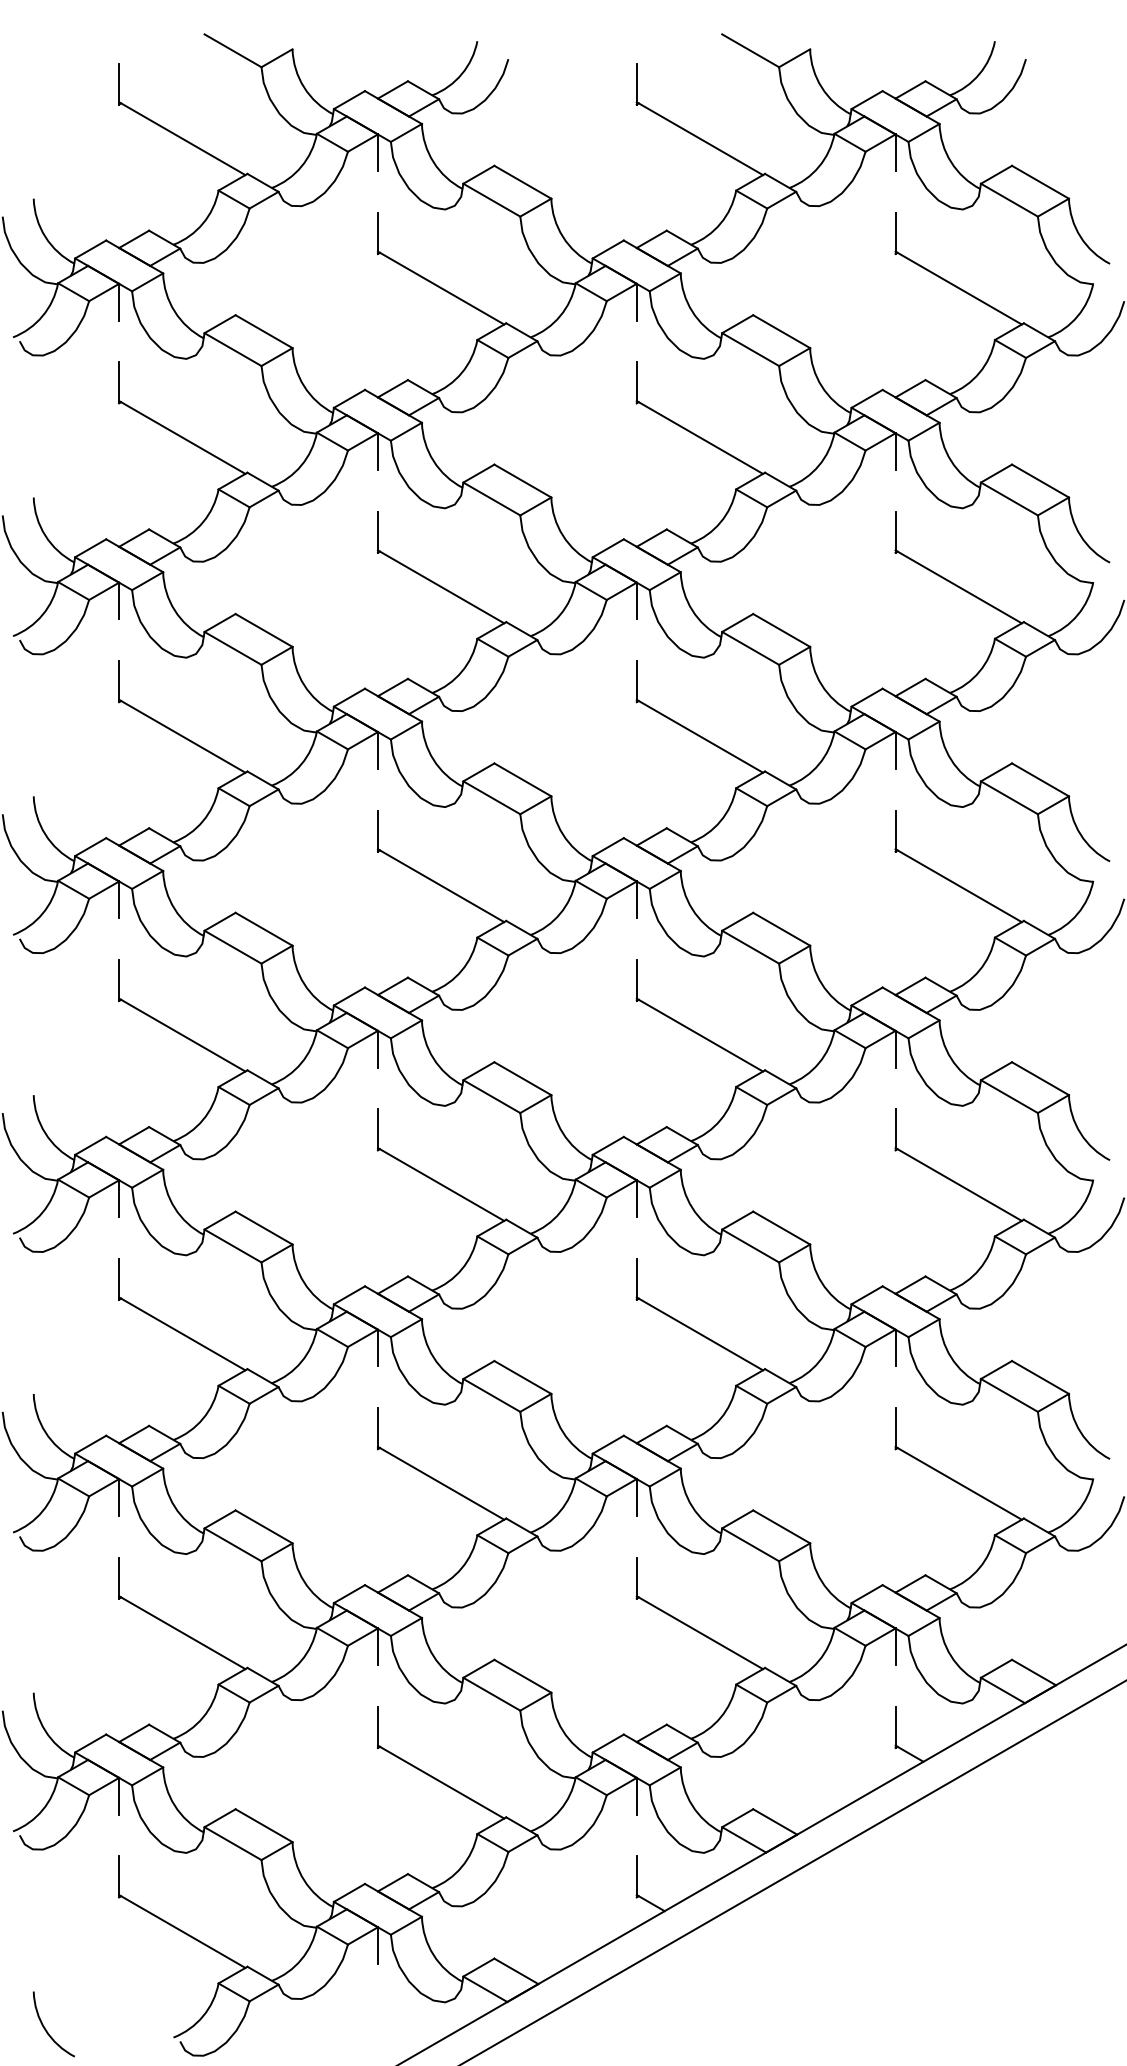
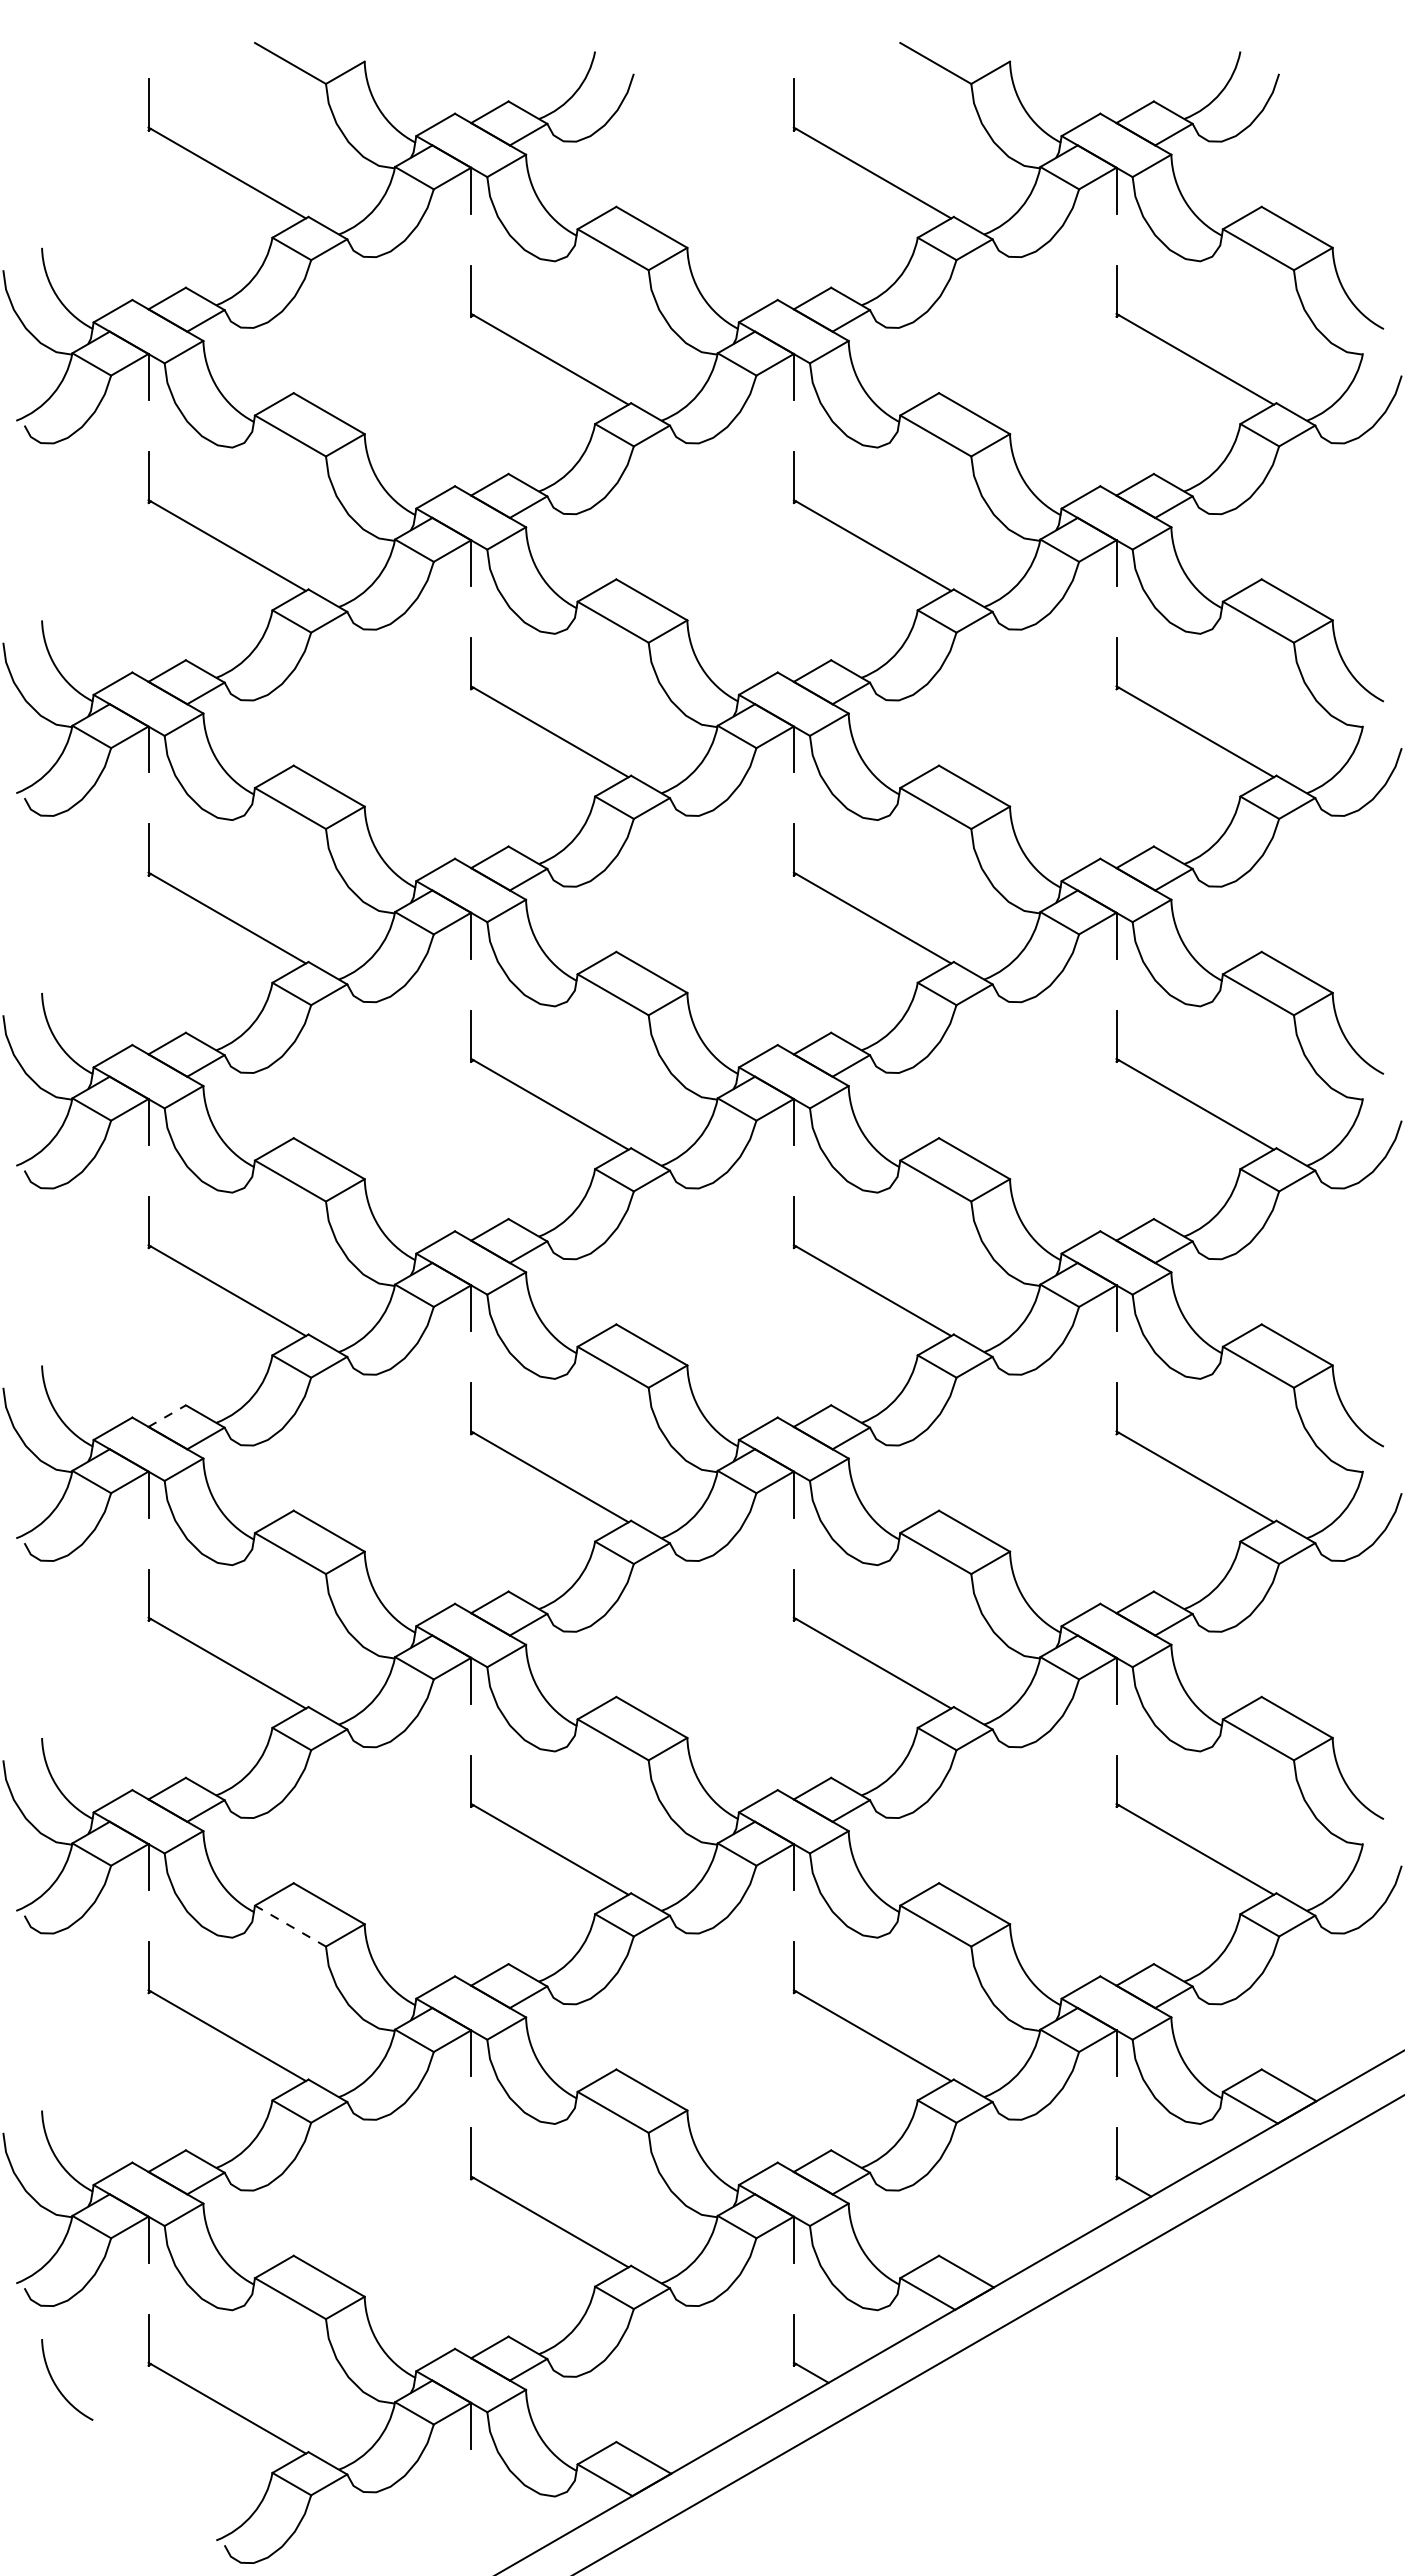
line: (134, 1136) -> (167, 1416), solid -> dashed
line: (233, 1545) -> (290, 1926), solid -> dashed
arc: (46, 2030) -> (58, 2387), moved

